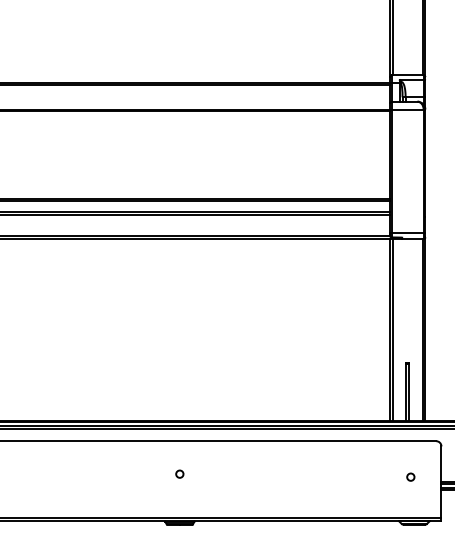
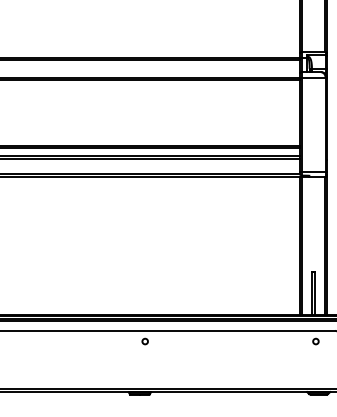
circle: (179, 473) -> (144, 341), moved
circle: (410, 476) -> (315, 341), moved

